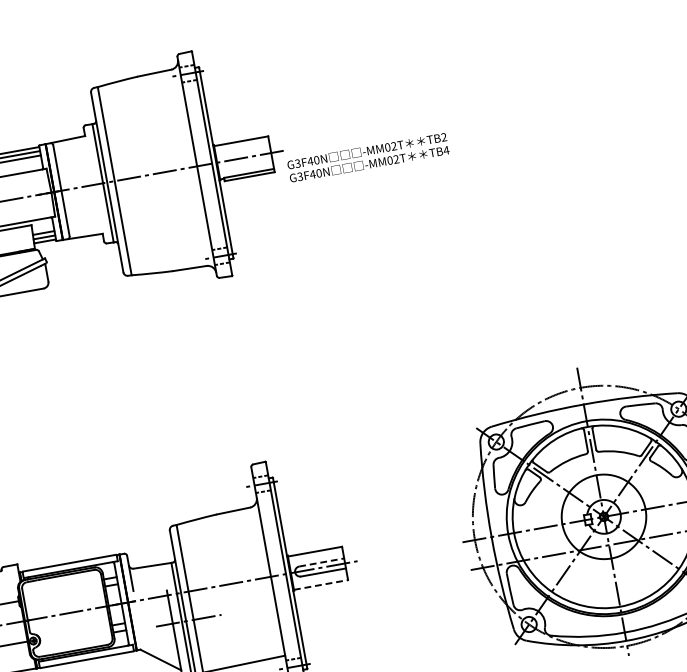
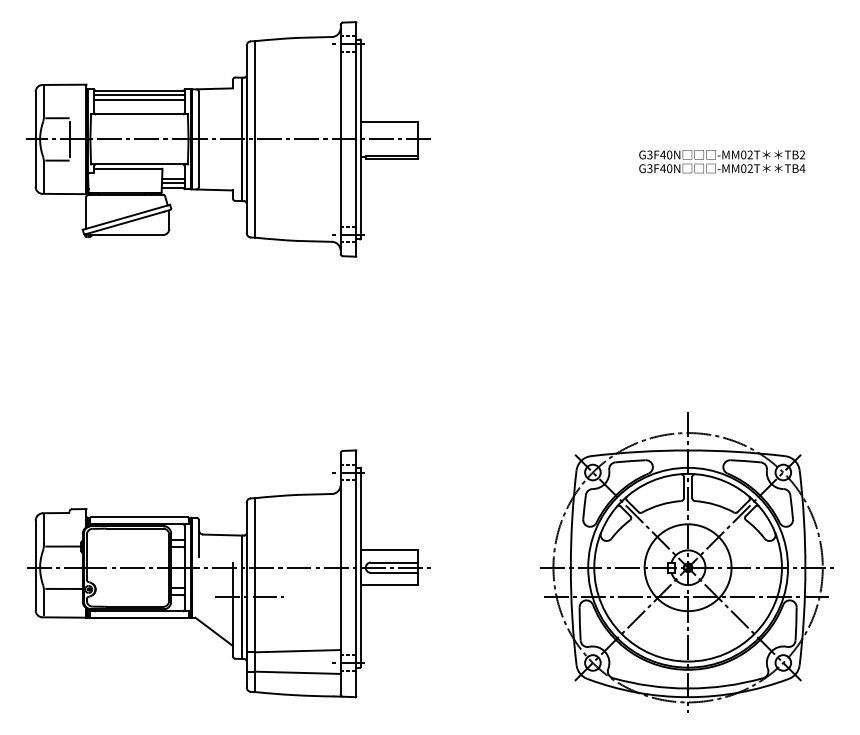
text: (368, 157) -> (722, 161), moved
line: (321, 562) -> (394, 562), dashed -> solid
line: (321, 585) -> (390, 585), dashed -> solid

